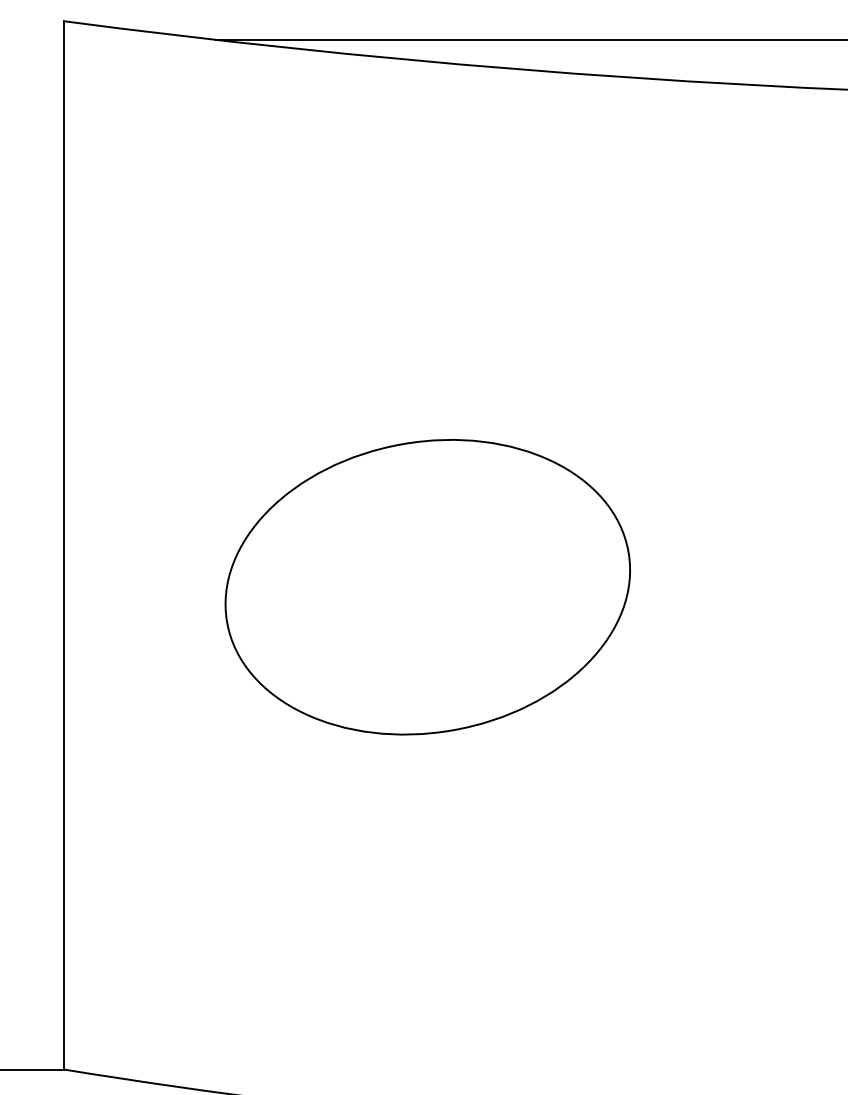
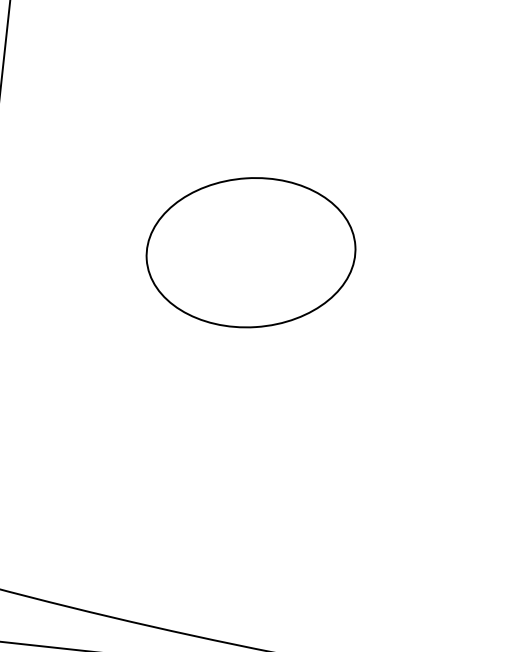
part: (427, 587) -> (250, 252), size x0.7

